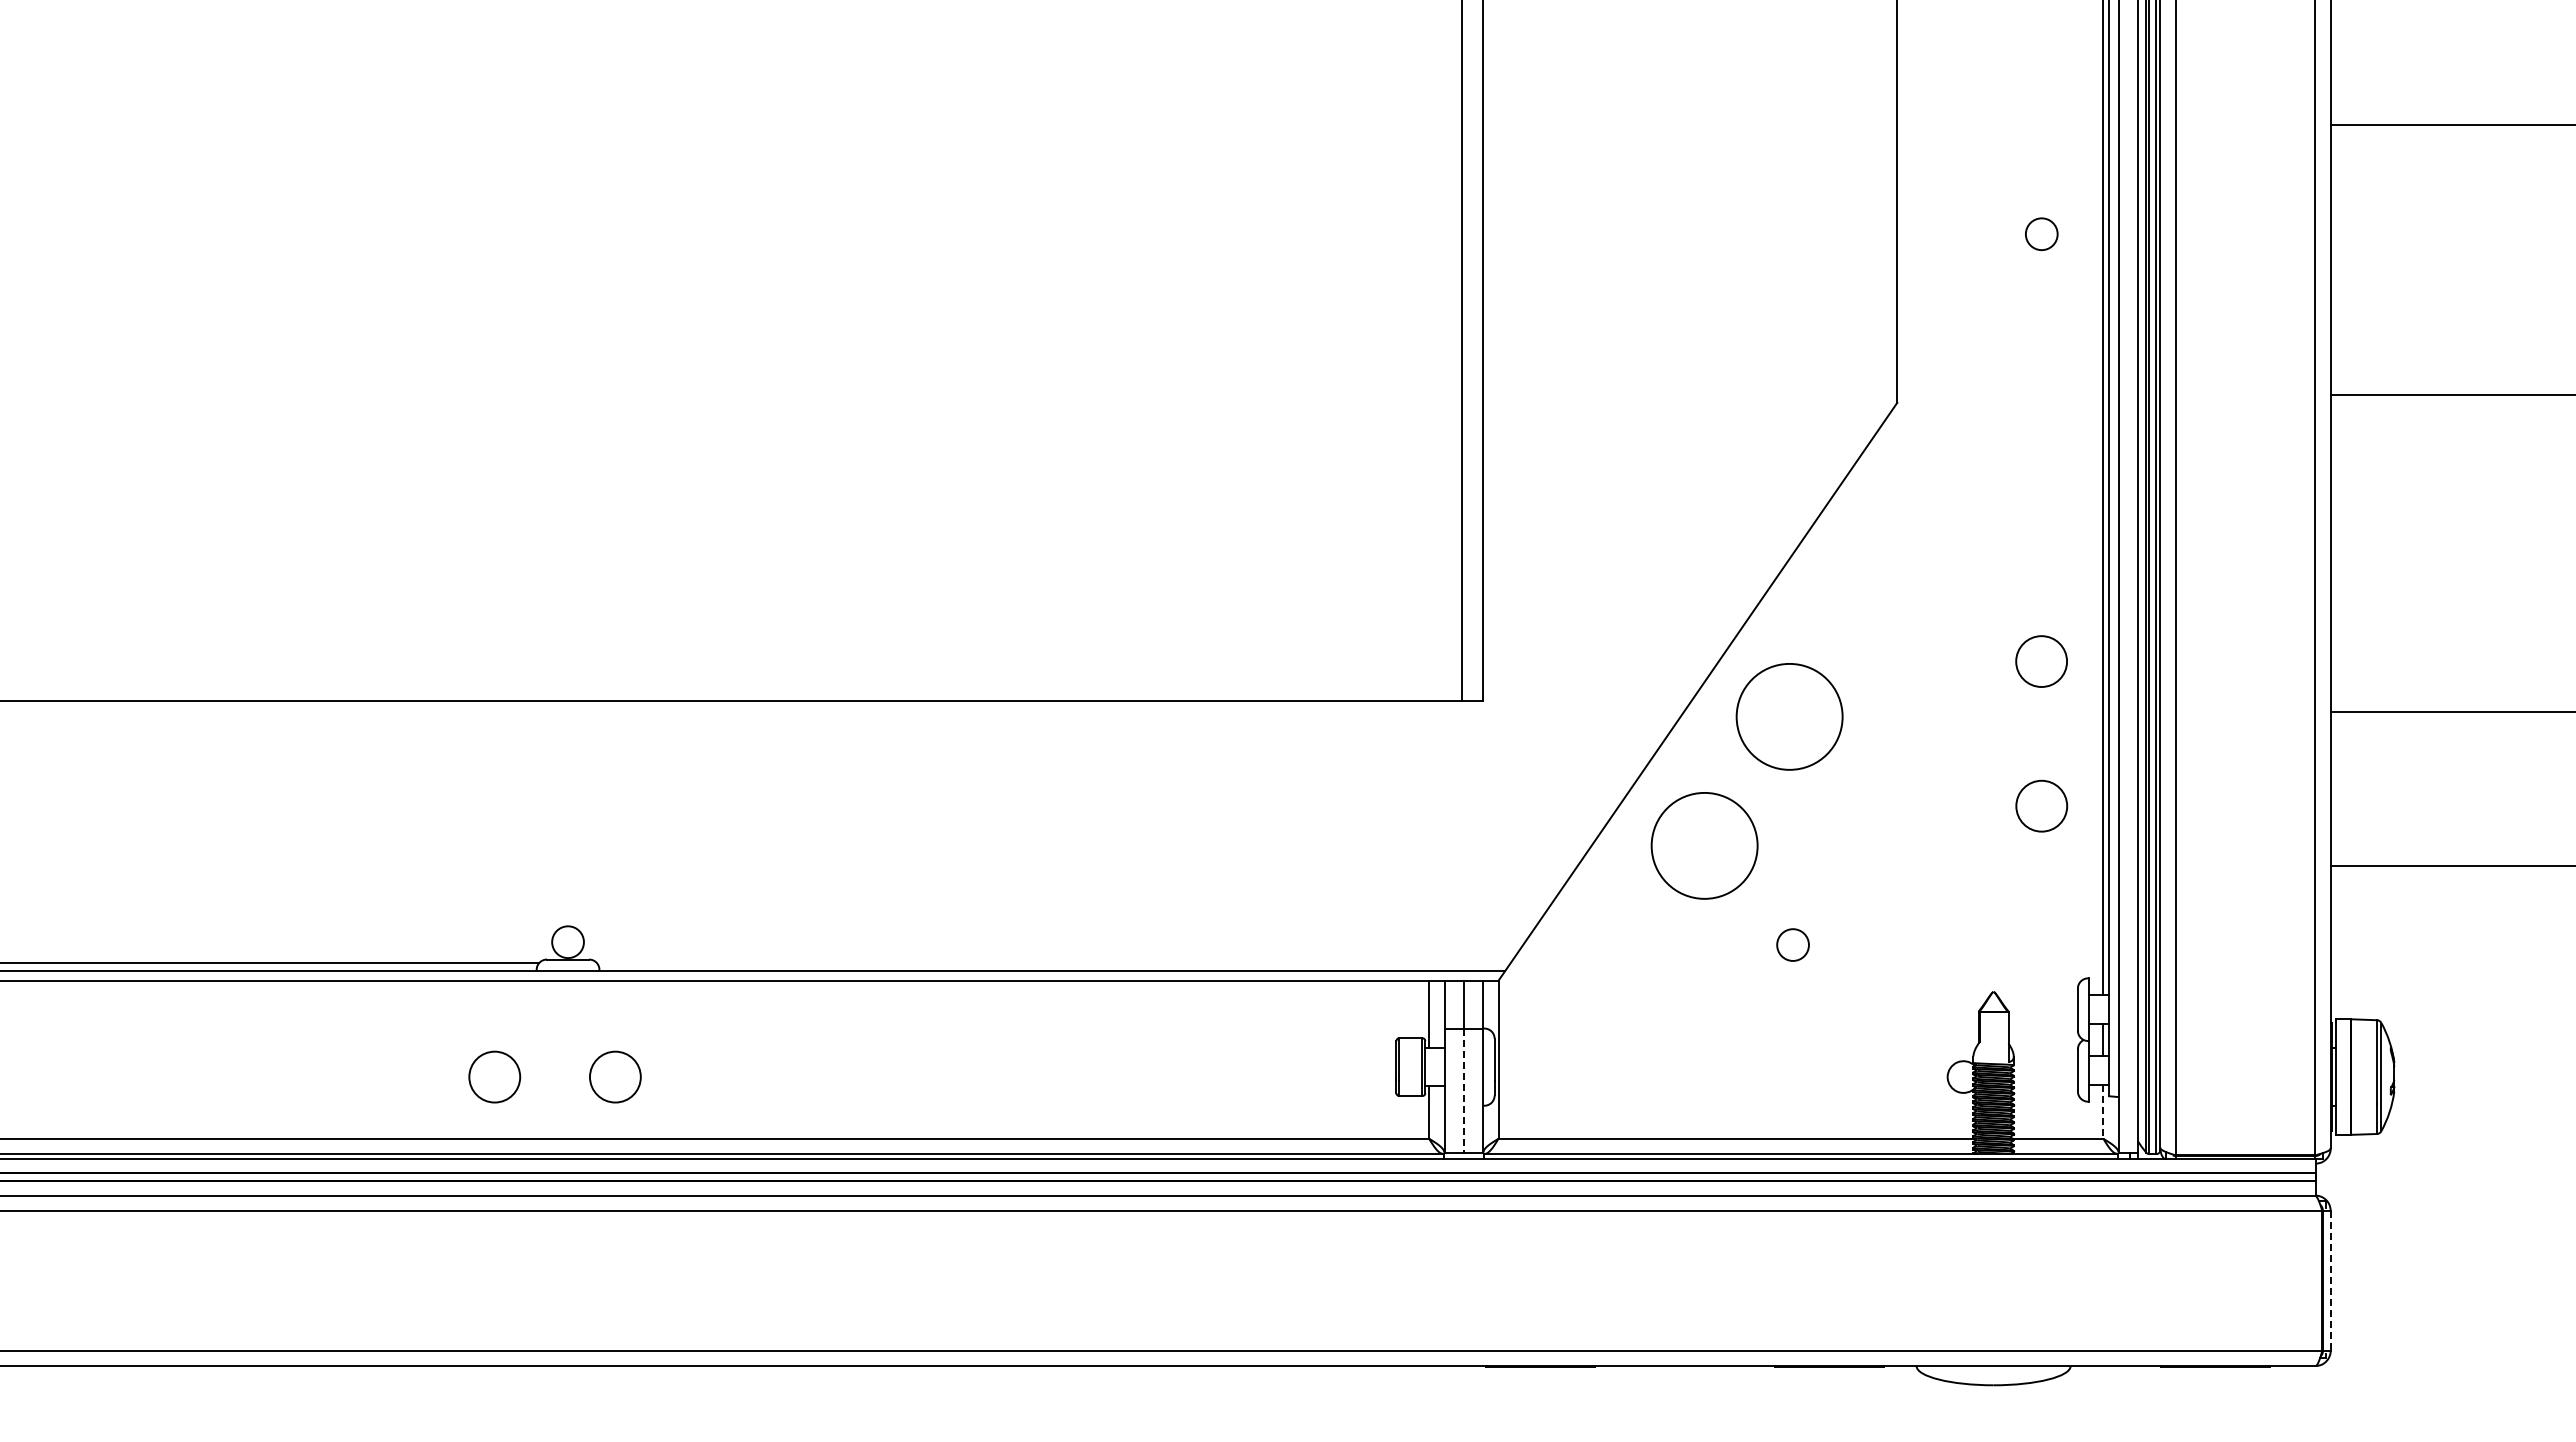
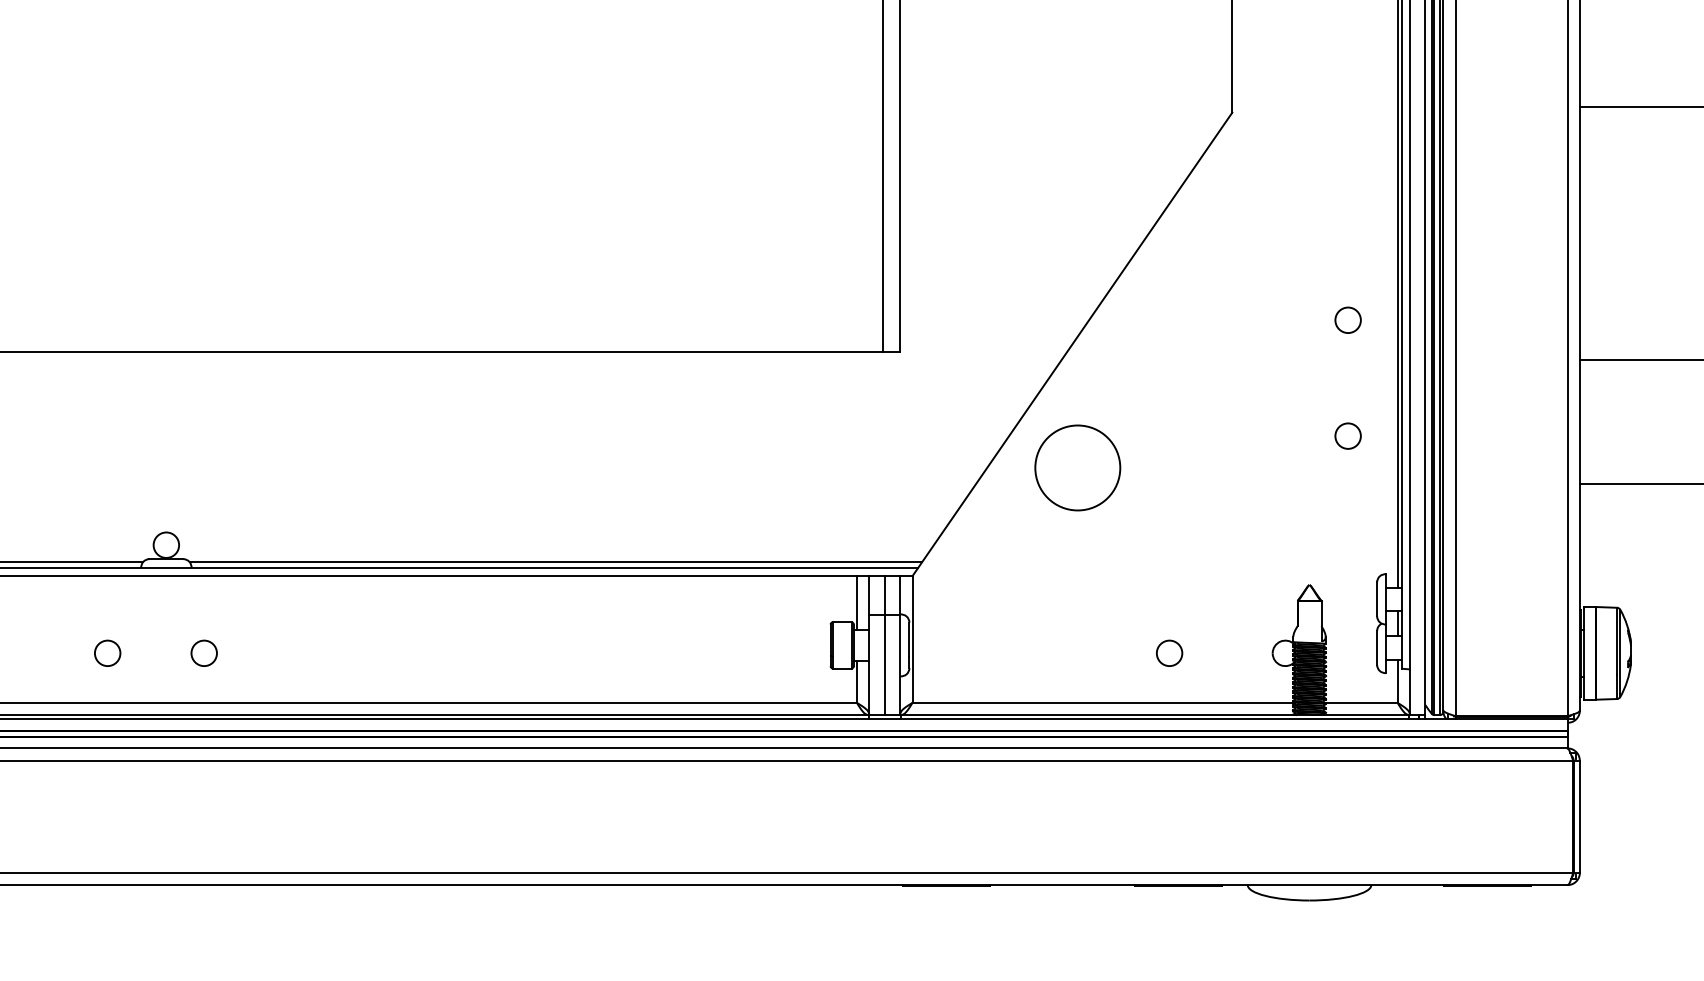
circle: (2041, 661) -> (1347, 320), size x0.62
circle: (1789, 716) -> (1145, 364), removed
circle: (2041, 806) -> (1347, 436), size x0.62
circle: (1792, 944) -> (1169, 652), moved
line: (1053, 963) -> (555, 562), added
circle: (494, 1076) -> (107, 652), size x0.62
circle: (614, 1076) -> (203, 652), size x0.62
line: (1463, 1091) -> (884, 664), dashed -> solid
line: (2103, 1111) -> (1397, 680), dashed -> solid
line: (2330, 1280) -> (1579, 816), dashed -> solid

